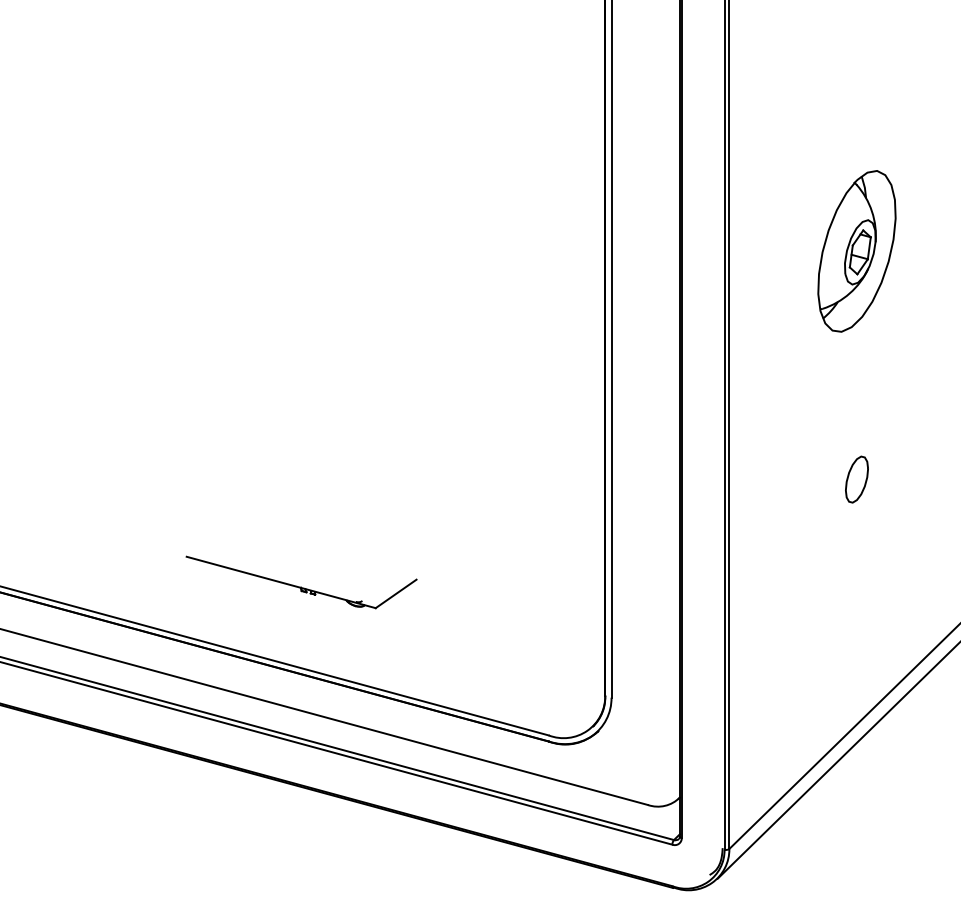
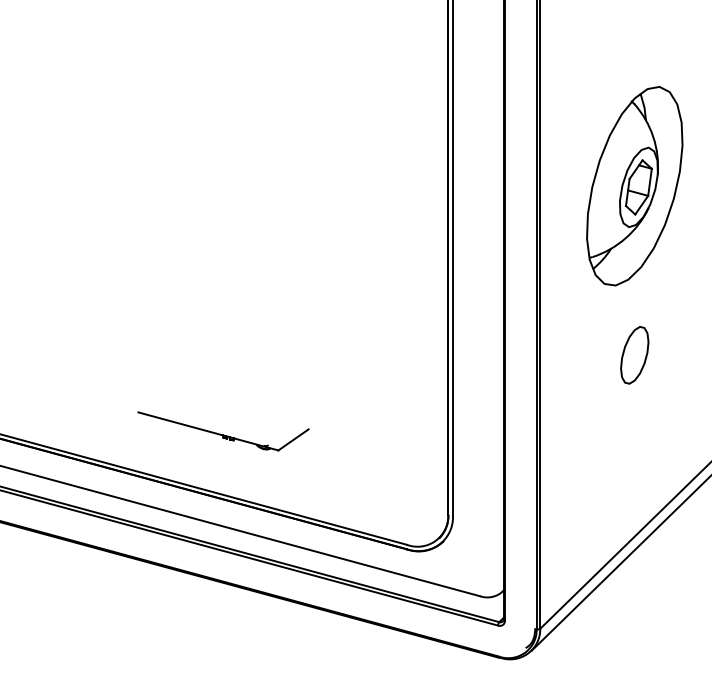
part: (856, 251) -> (634, 186), size x1.67
part: (856, 479) -> (634, 355), size x1.67

